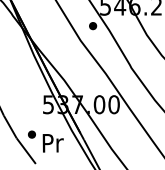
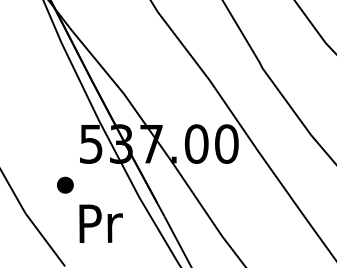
part: (31, 134) -> (64, 184), moved

